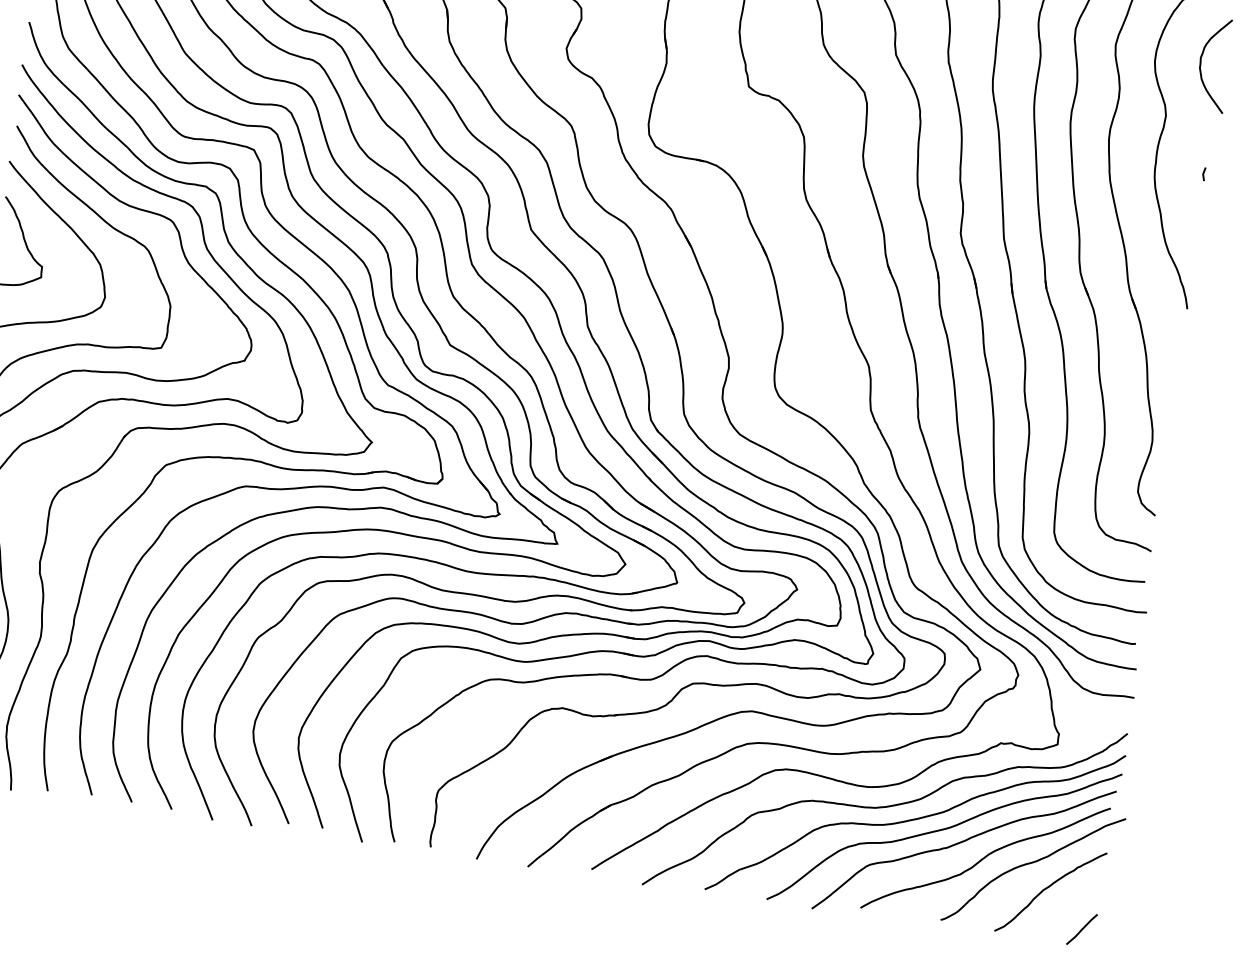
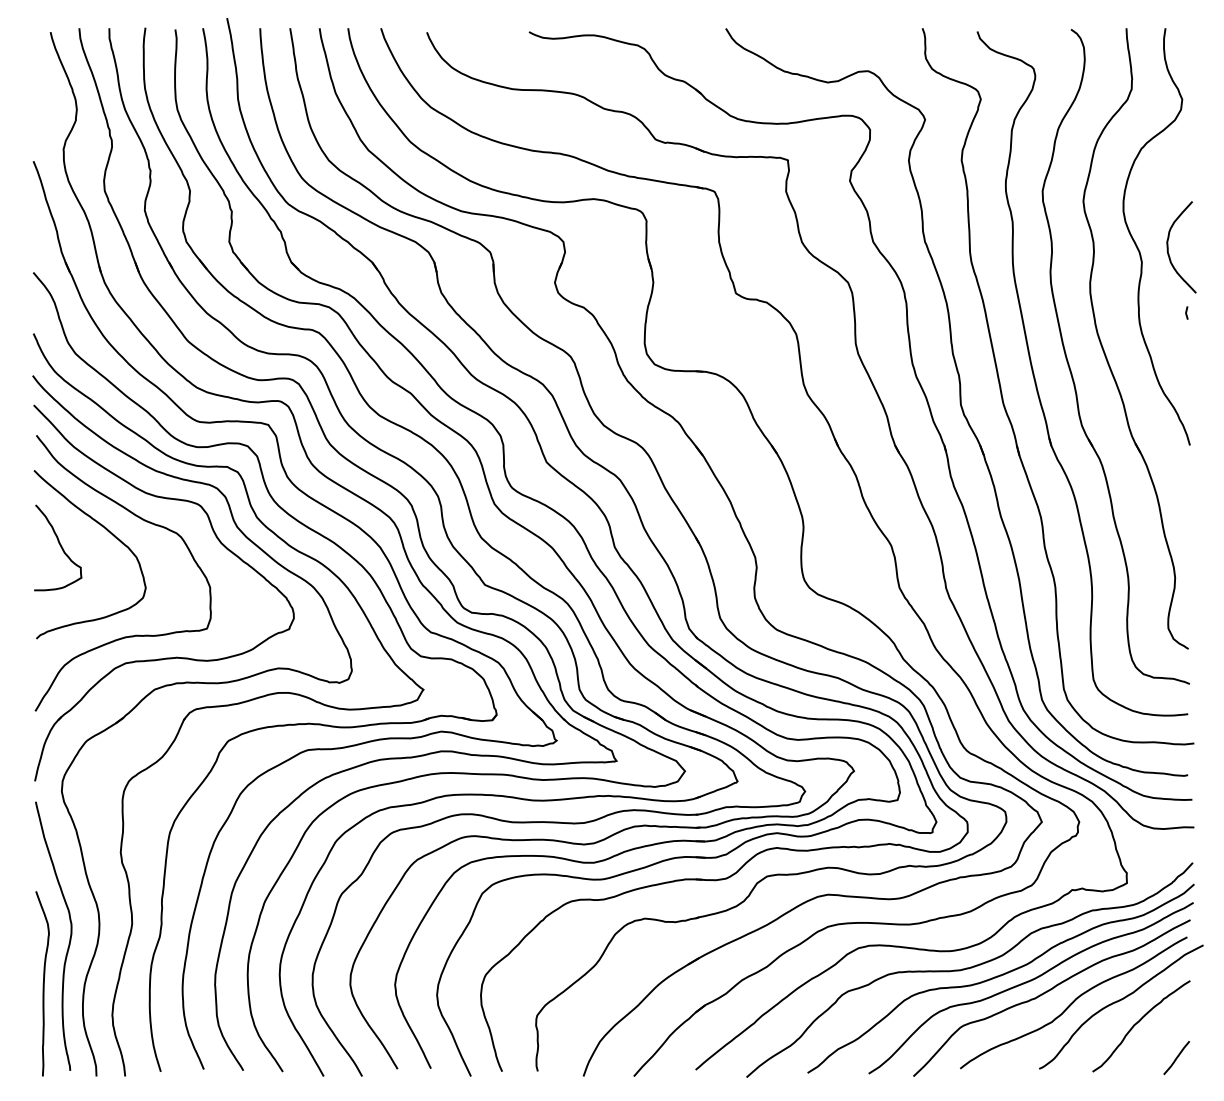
curve: (1201, 63) -> (1168, 247), moved

